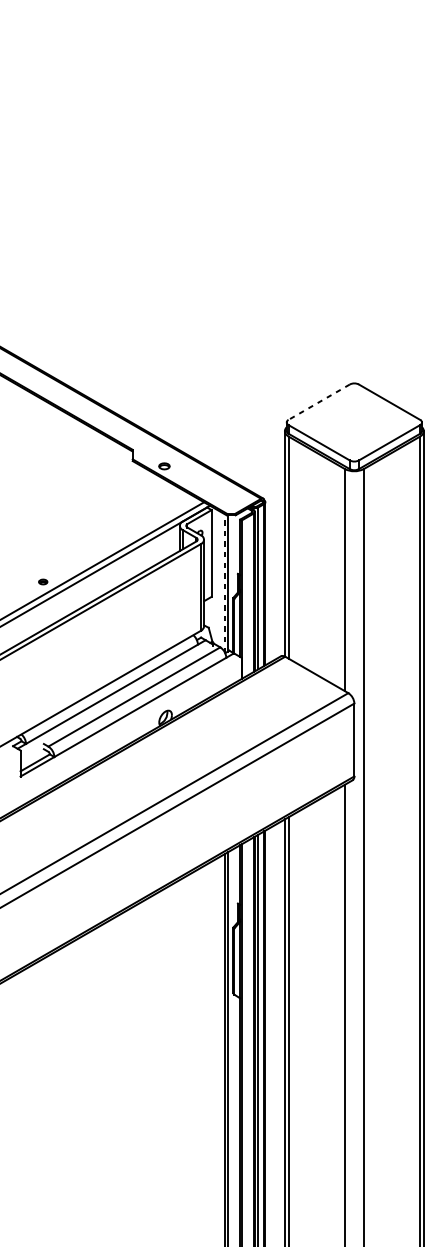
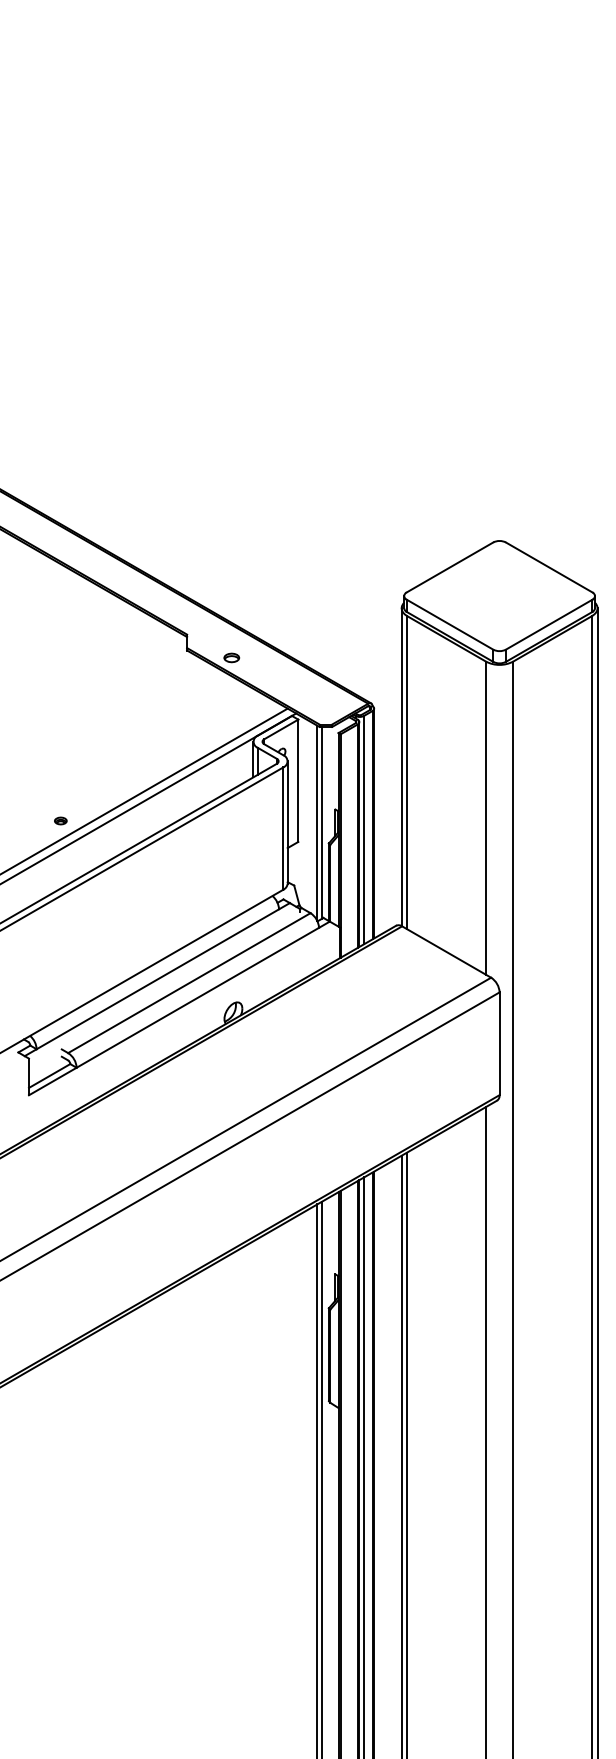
line: (319, 402) -> (450, 567), dashed -> solid
line: (225, 583) -> (317, 823), dashed -> solid

